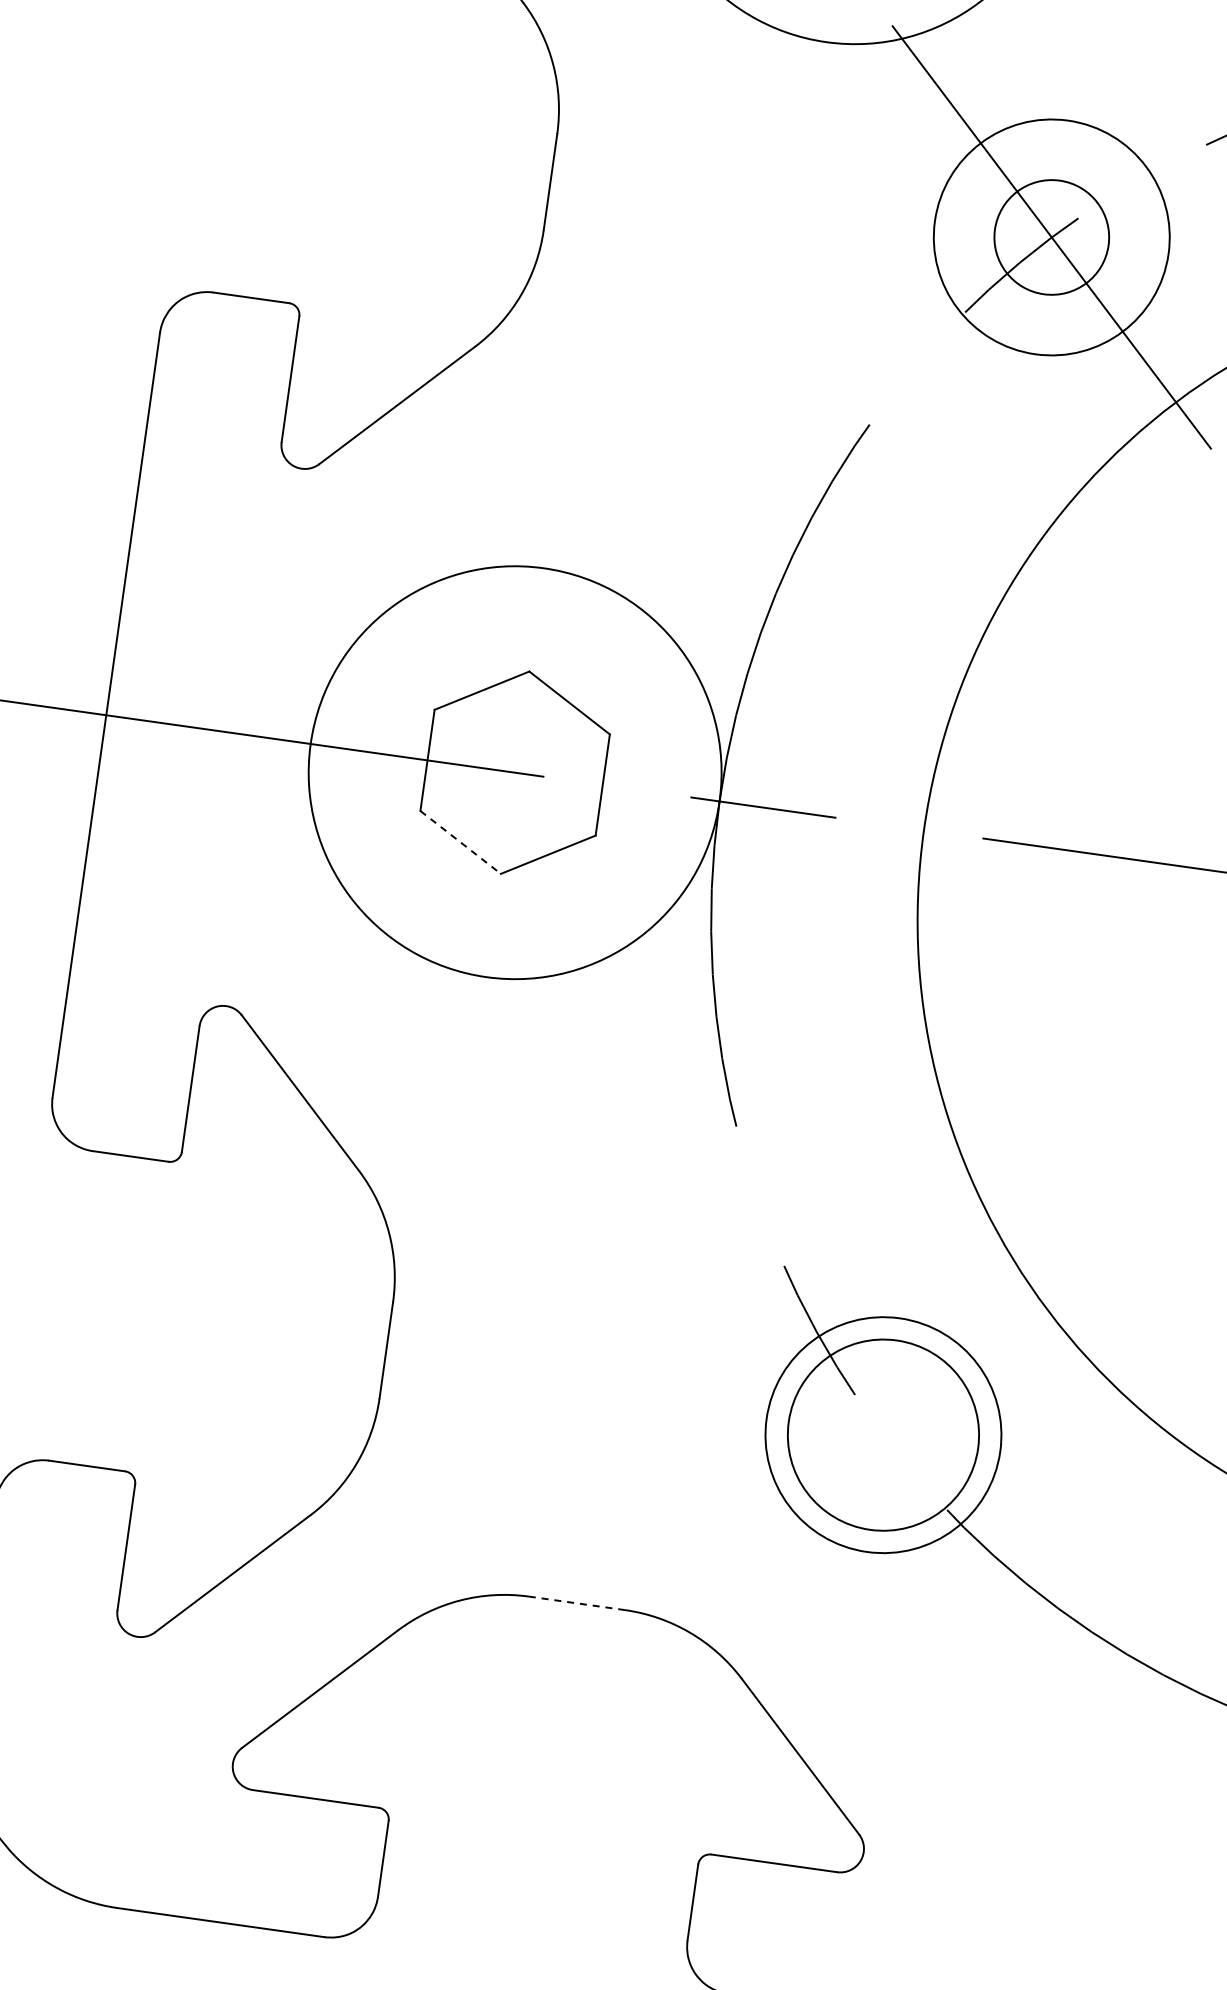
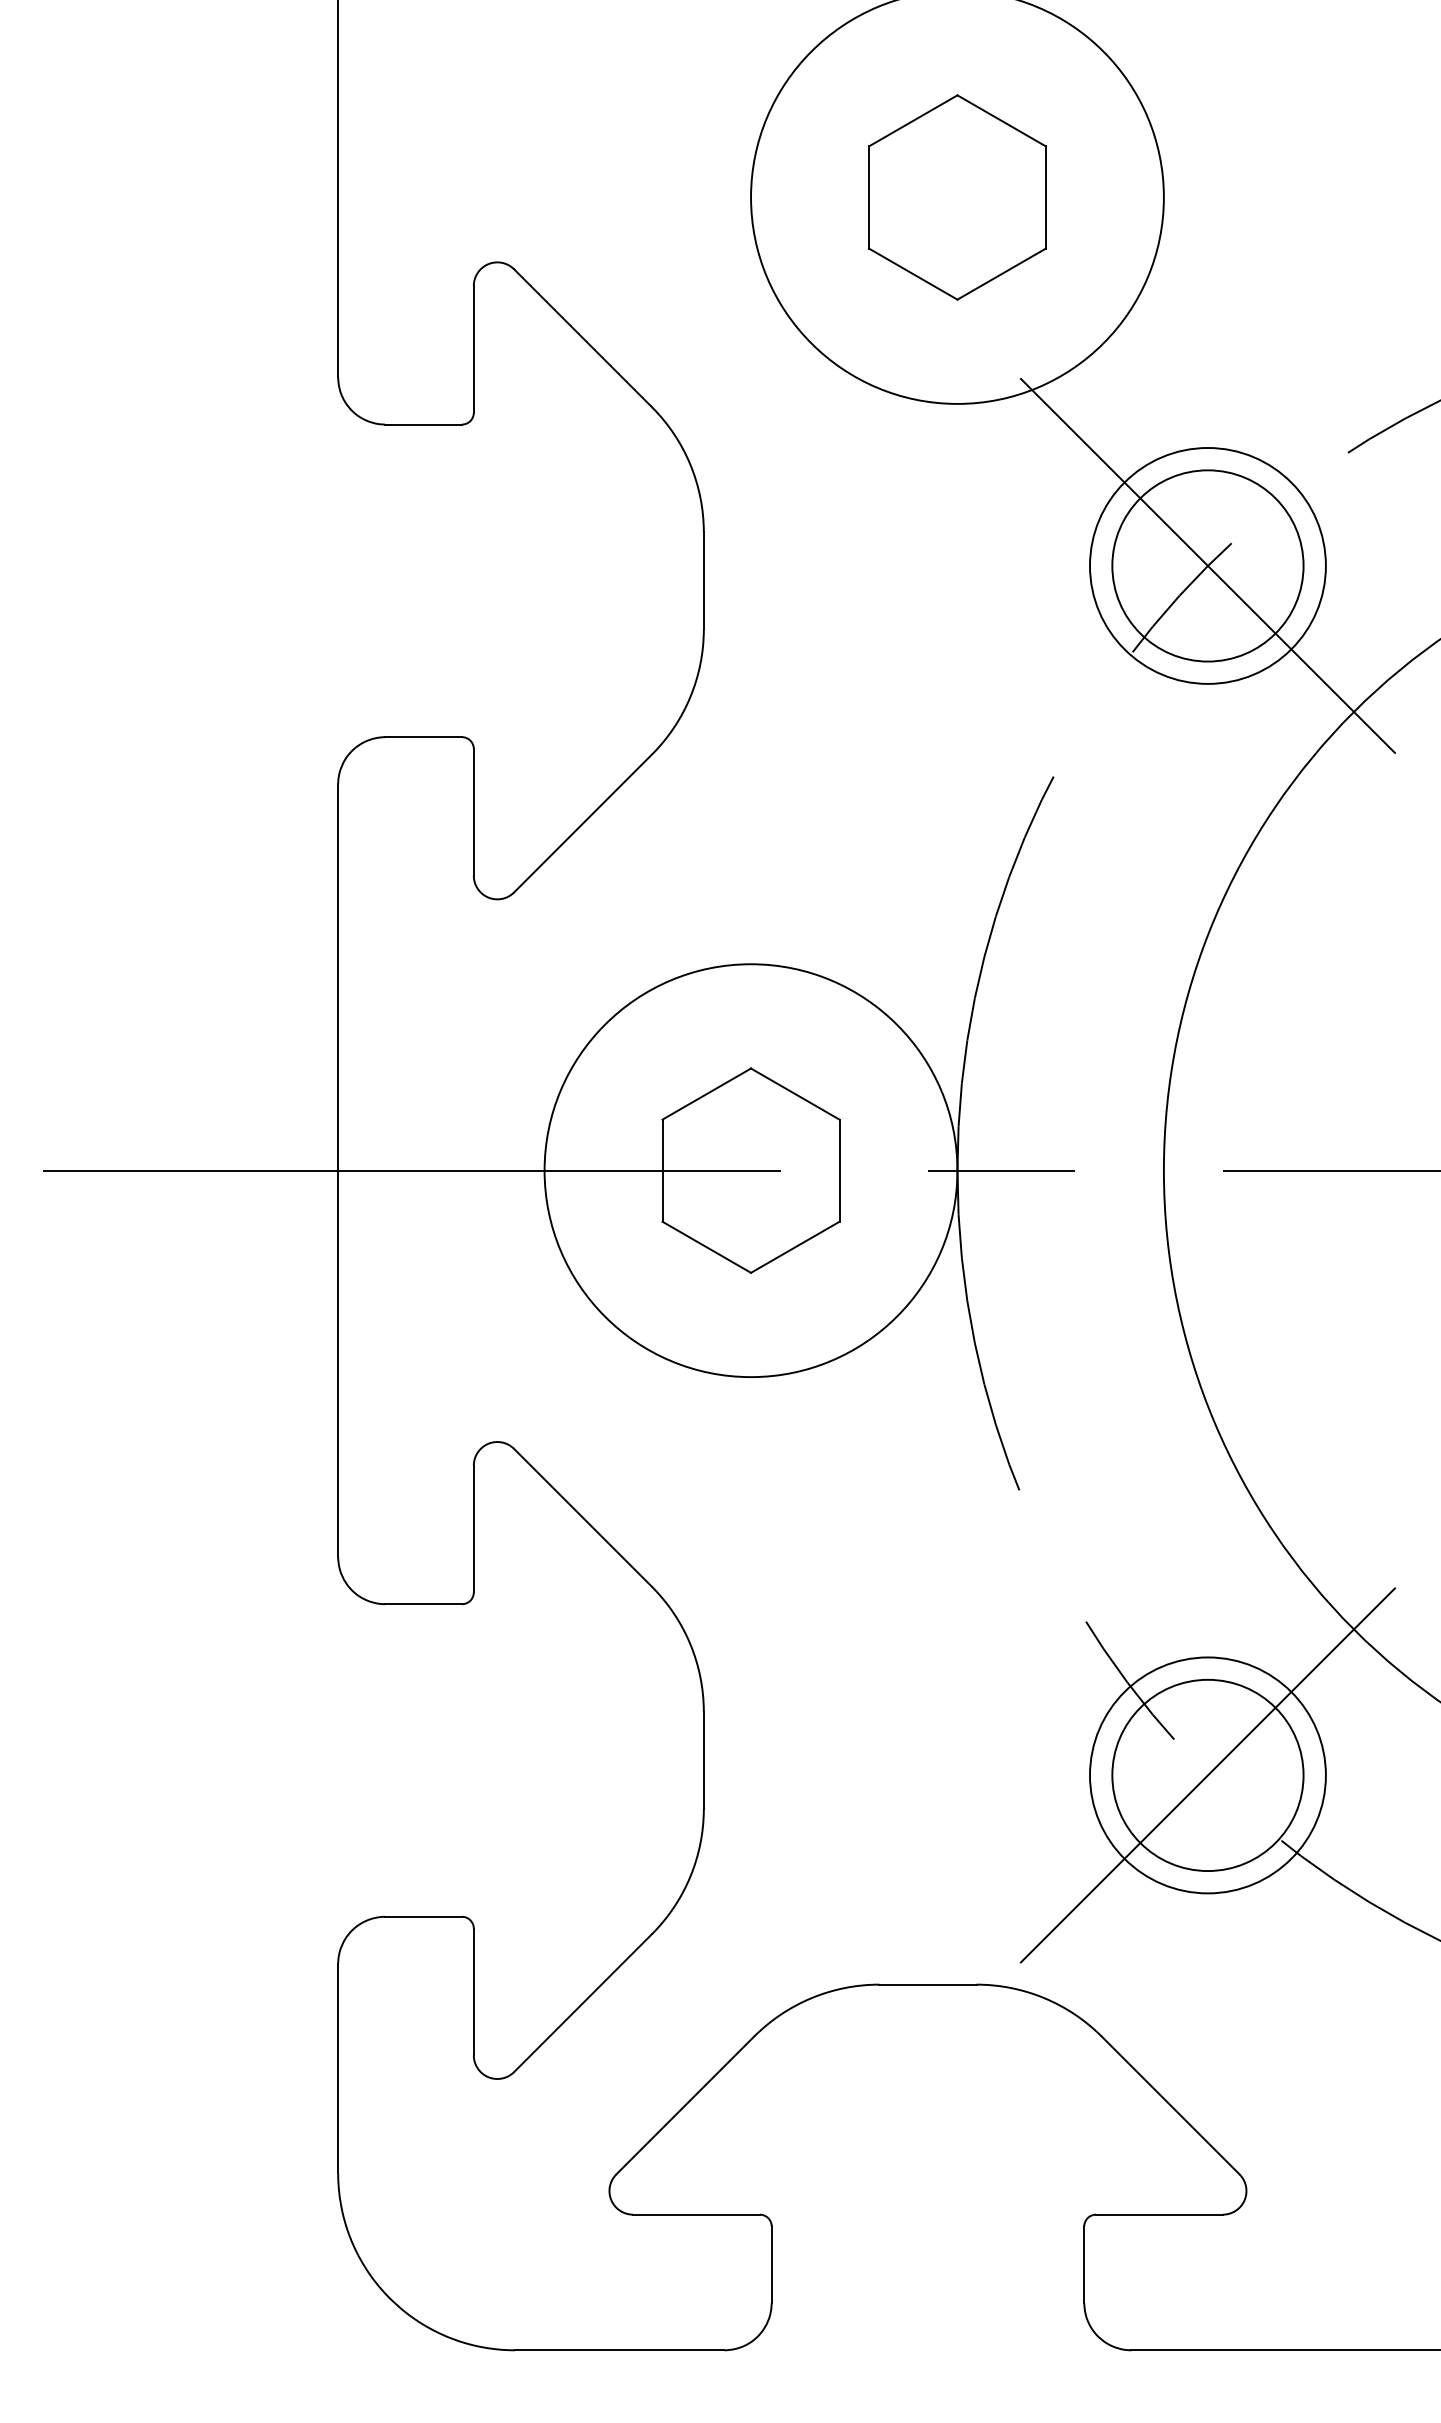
circle: (1051, 236) -> (1207, 565), size x1.67
line: (461, 842) -> (707, 1247), dashed -> solid
line: (883, 1435) -> (1207, 1775), added
line: (576, 1603) -> (927, 1984), dashed -> solid

